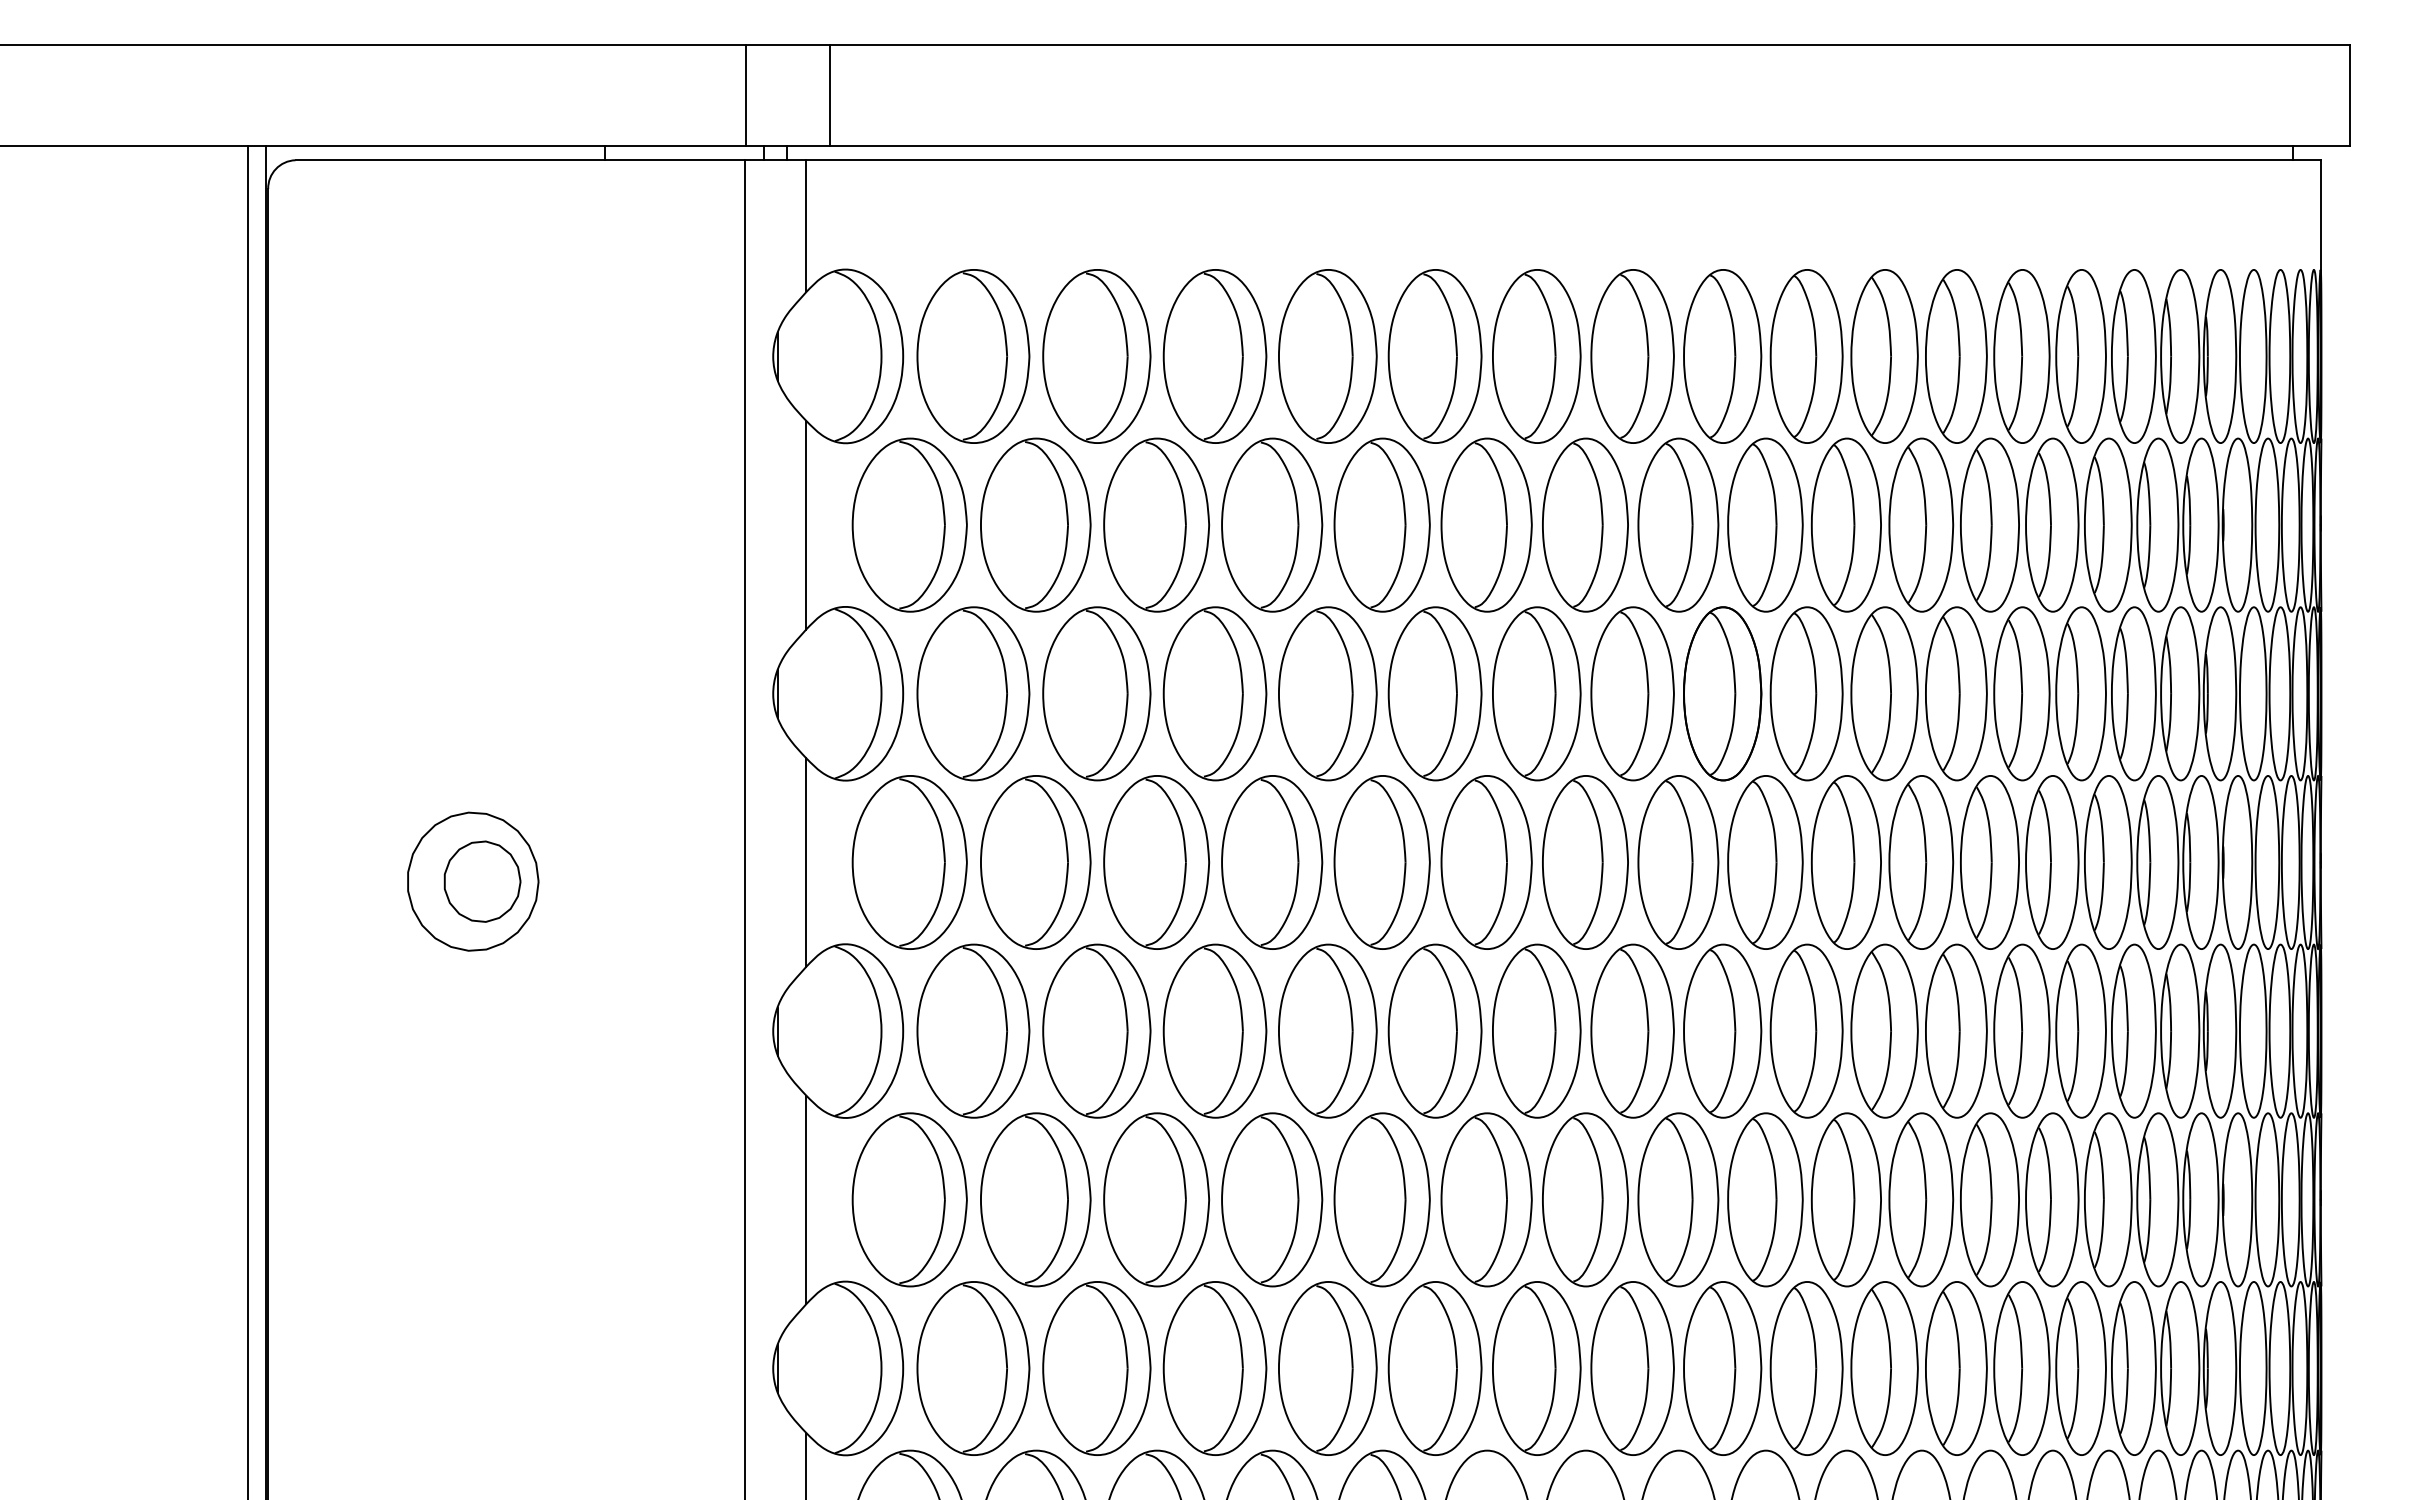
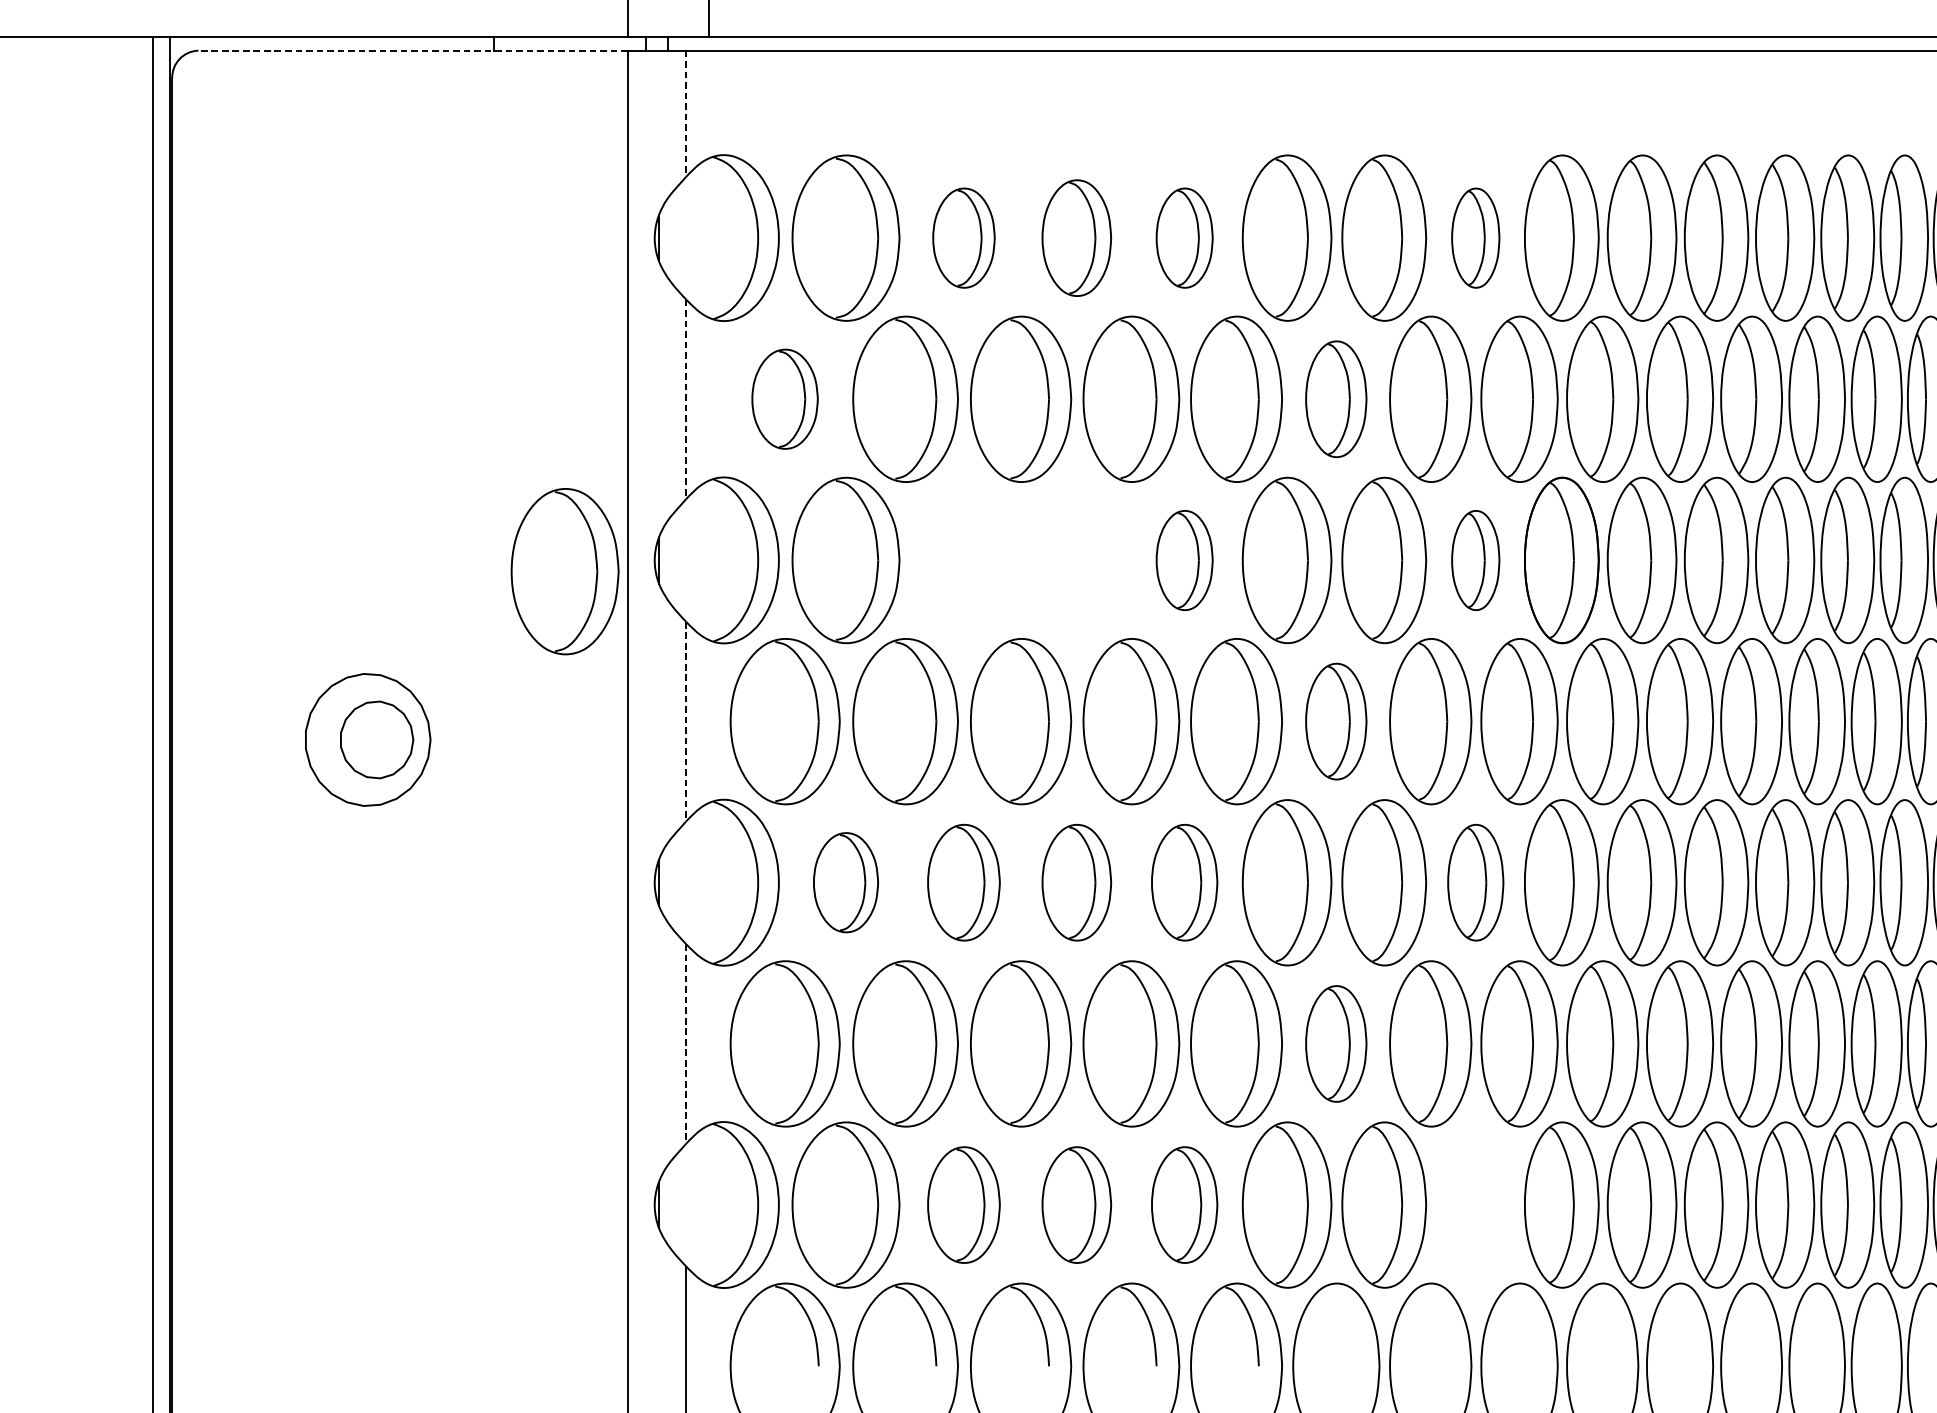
line: (520, 160) -> (413, 50), solid -> dashed
line: (806, 226) -> (686, 113), solid -> dashed
part: (1096, 356) -> (963, 238), size x0.6
part: (1214, 356) -> (1076, 238), size x0.7
part: (1327, 356) -> (1184, 238), size x0.6
part: (1632, 356) -> (1475, 238), size x0.6
part: (909, 524) -> (784, 398), size x0.6
part: (1486, 524) -> (1336, 398), size x0.7
line: (806, 525) -> (686, 399), solid -> dashed
part: (1096, 693) -> (963, 560), removed
part: (1214, 693) -> (1076, 560), removed
part: (1327, 693) -> (1184, 560), size x0.6
part: (1632, 693) -> (1475, 560), size x0.6
part: (679, 705) -> (565, 571), added
part: (1486, 862) -> (1336, 721), size x0.7
line: (806, 863) -> (686, 722), solid -> dashed
part: (973, 1030) -> (846, 882), size x0.6
part: (1096, 1030) -> (963, 882), size x0.7
part: (1214, 1030) -> (1076, 882), size x0.7
part: (1327, 1030) -> (1184, 882), size x0.7
part: (1632, 1030) -> (1475, 882), size x0.7
part: (1486, 1199) -> (1336, 1043), size x0.7
line: (806, 1200) -> (686, 1044), solid -> dashed
part: (1096, 1368) -> (963, 1205), size x0.7
part: (1214, 1368) -> (1076, 1205), size x0.7
part: (1327, 1368) -> (1184, 1205), size x0.7
part: (1632, 1368) -> (1475, 1205), removed

